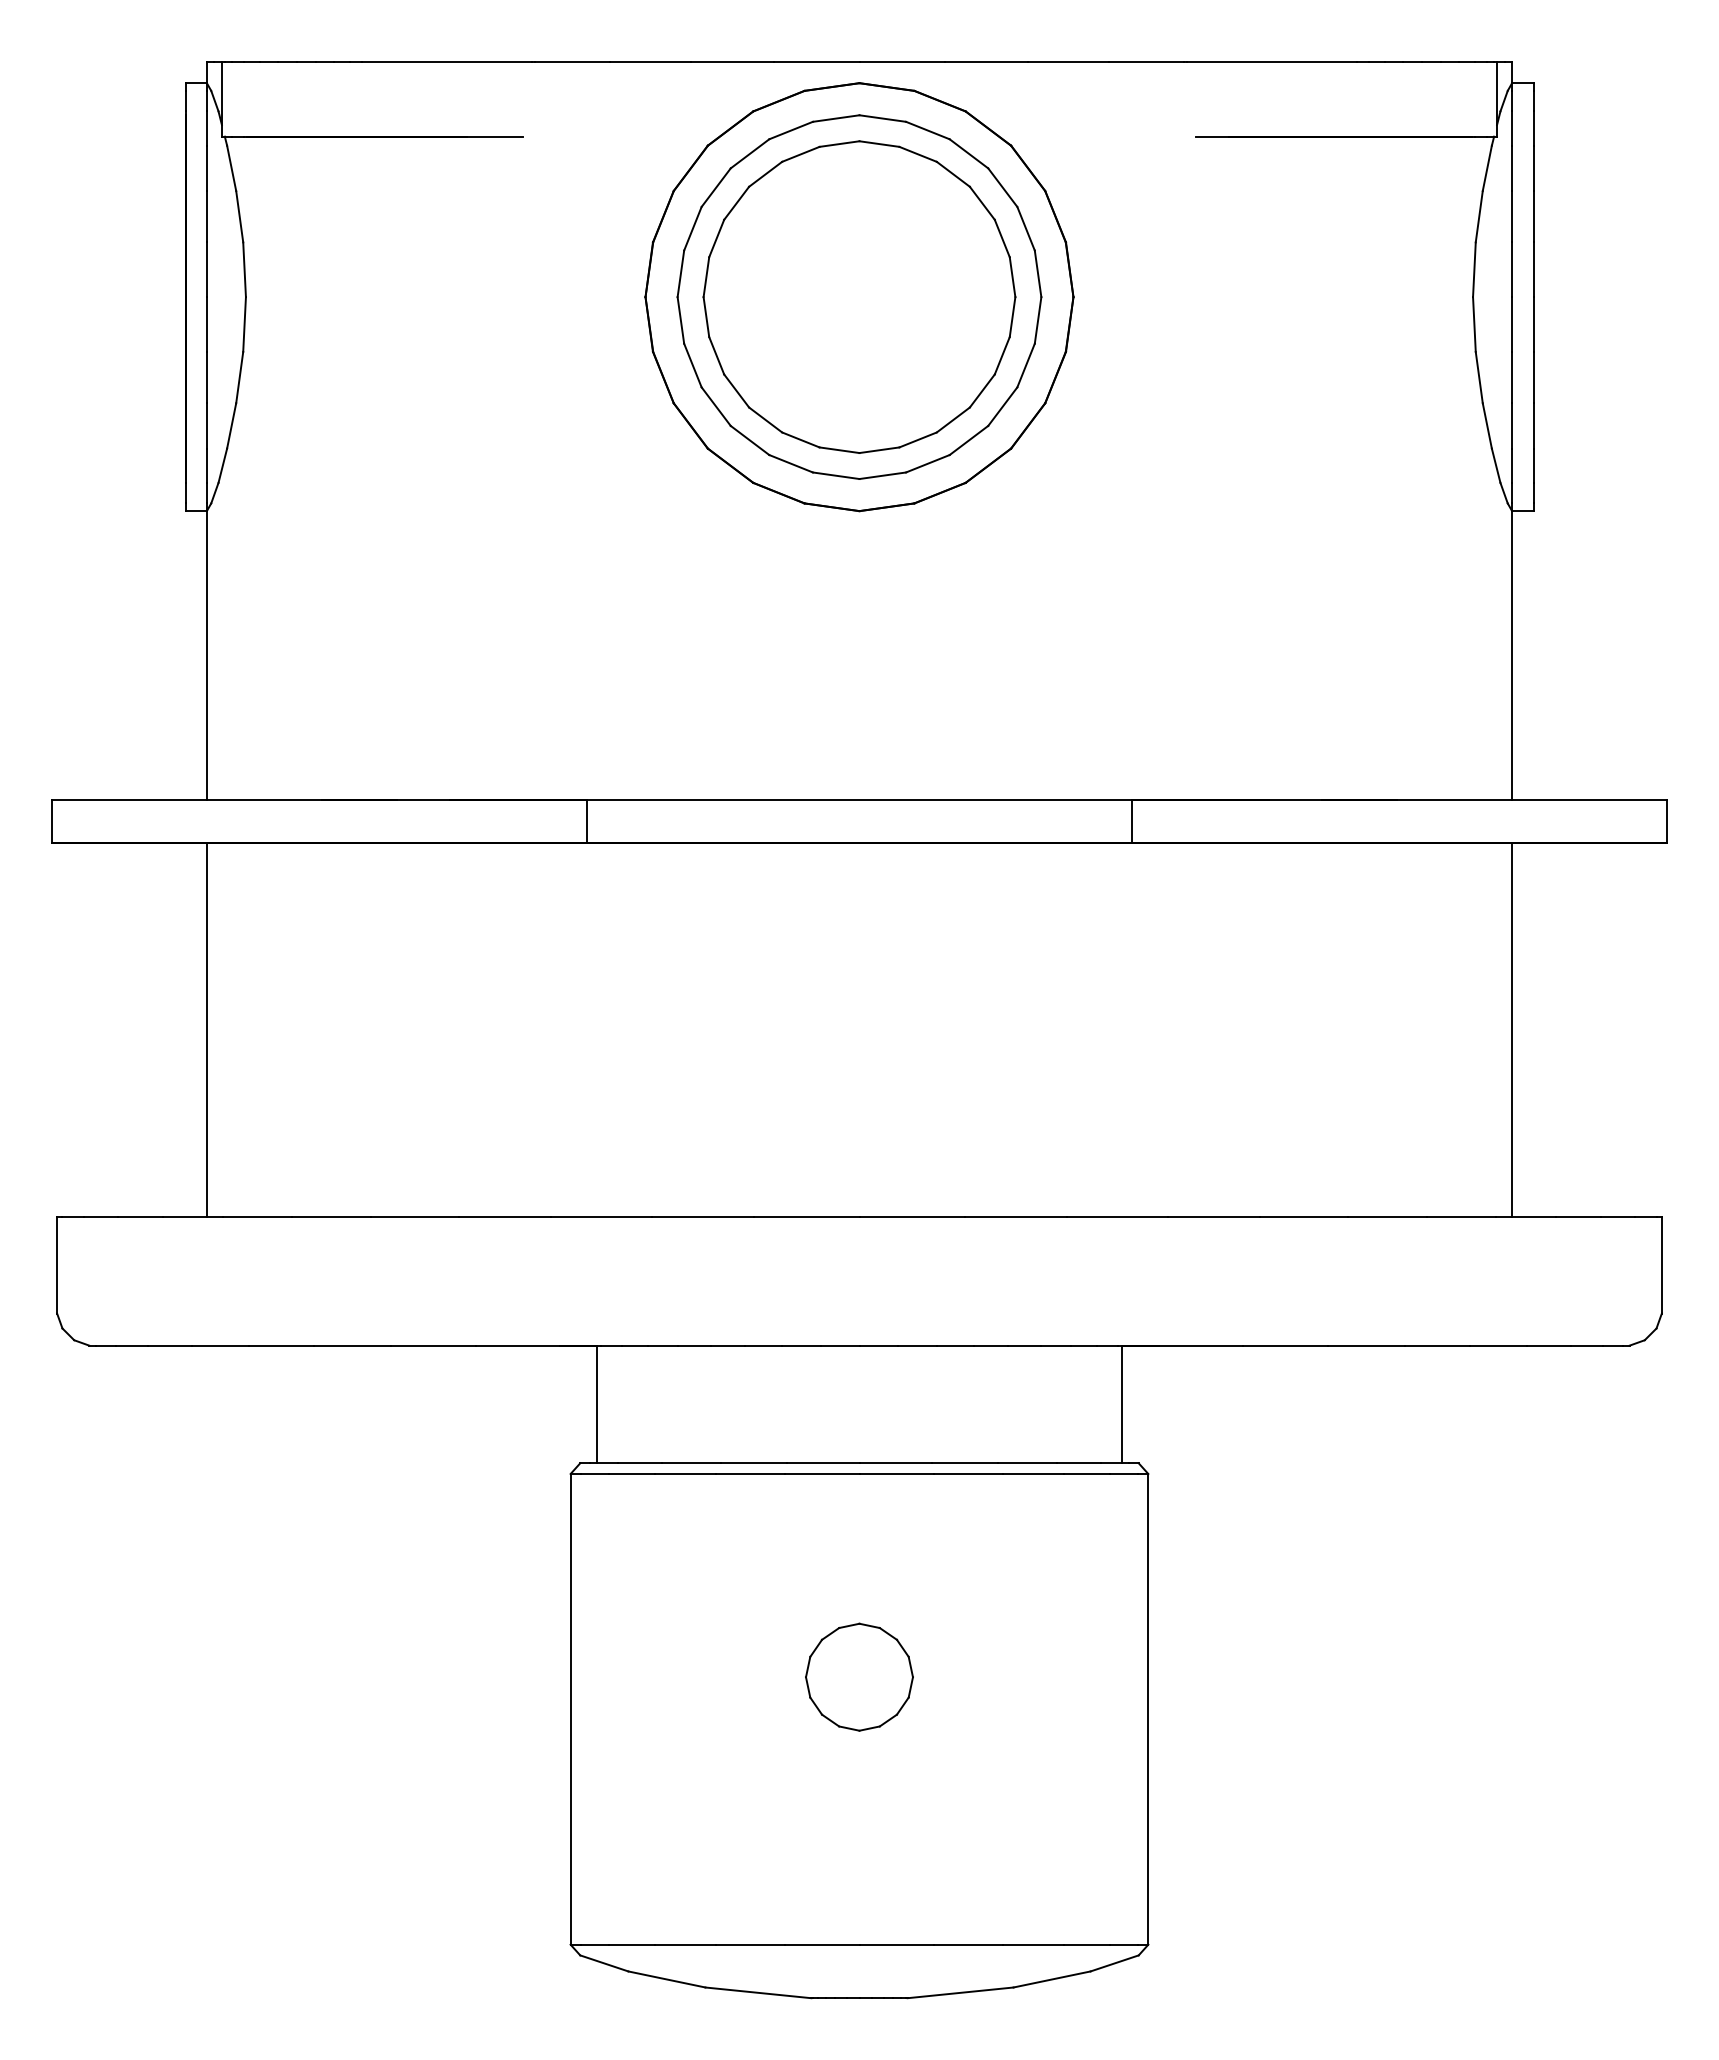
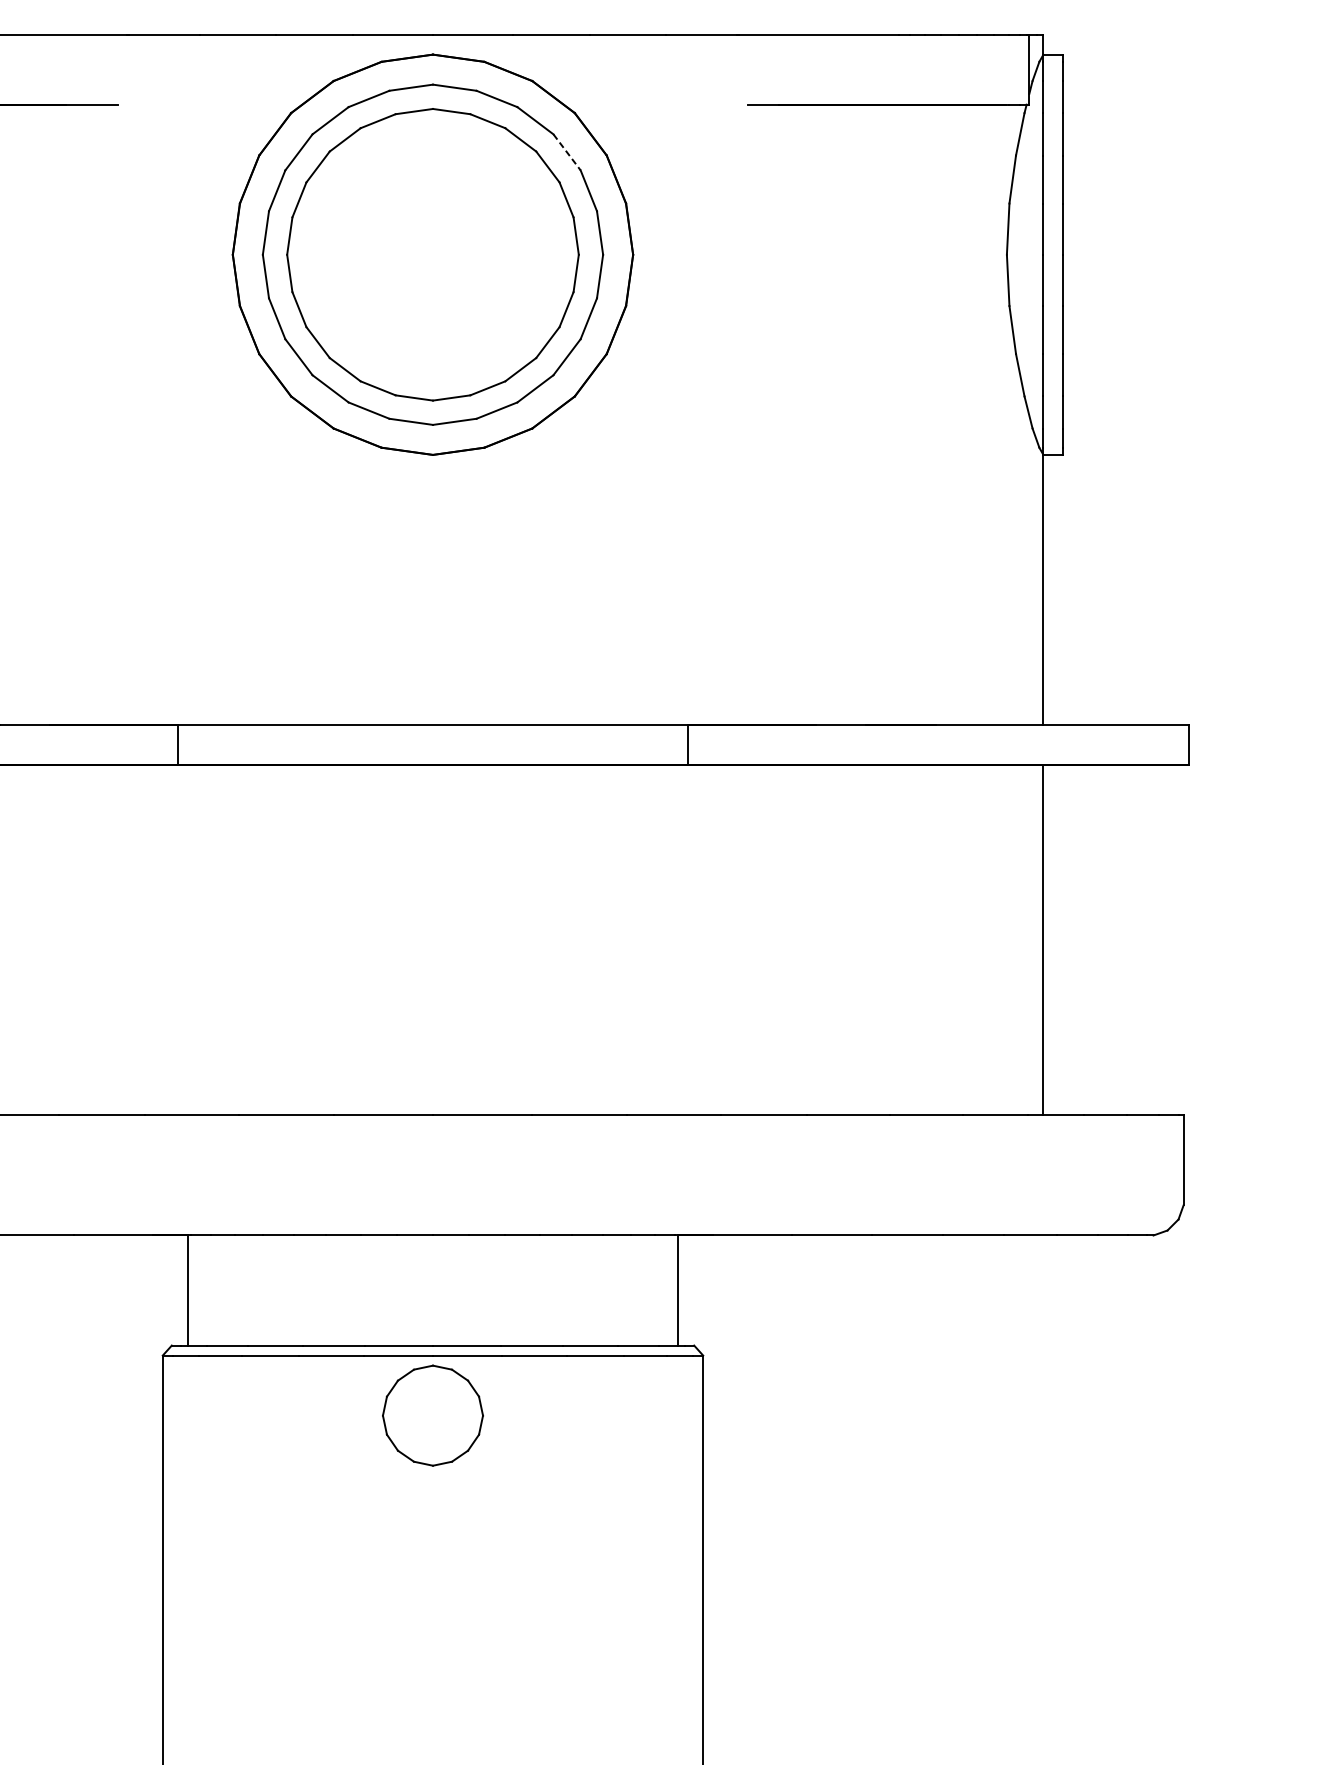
line: (1003, 188) -> (567, 153), solid -> dashed
part: (859, 1676) -> (433, 1415), moved

